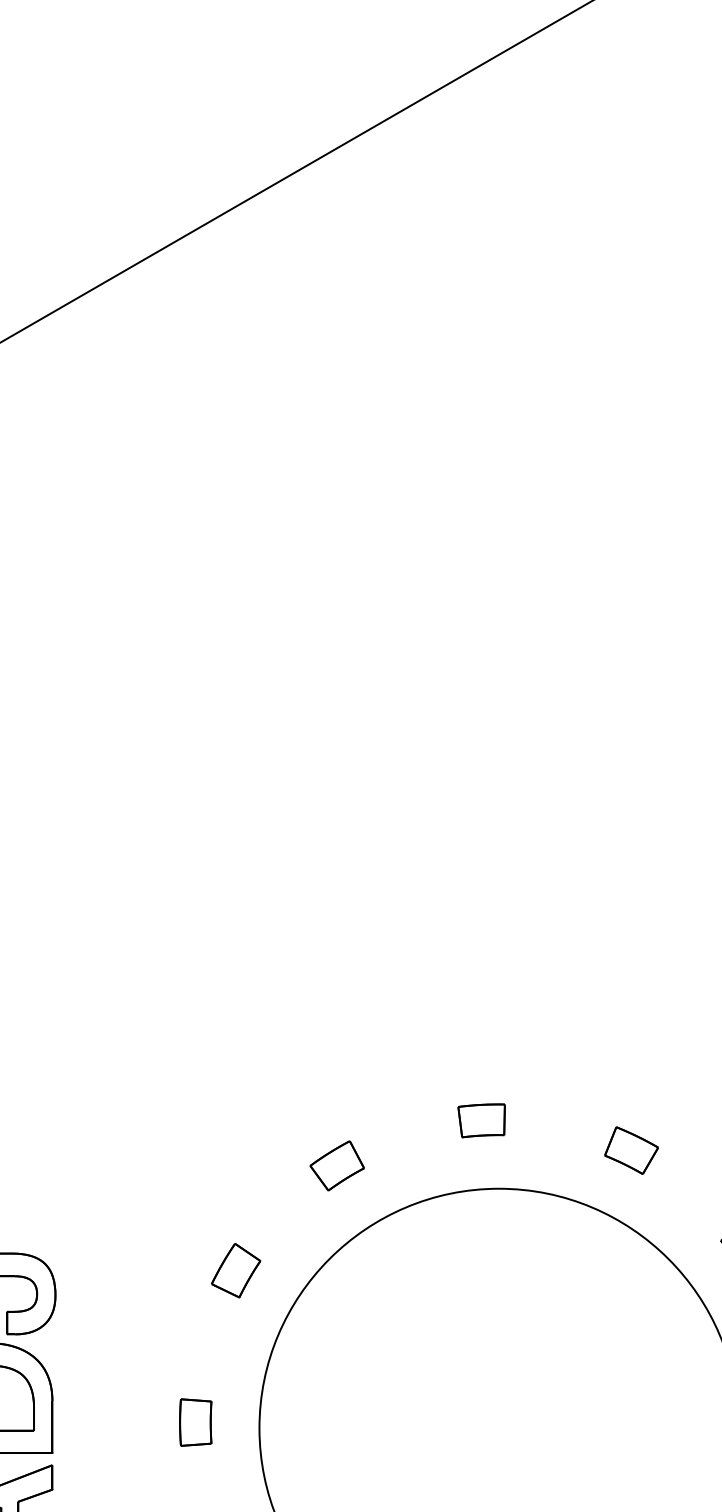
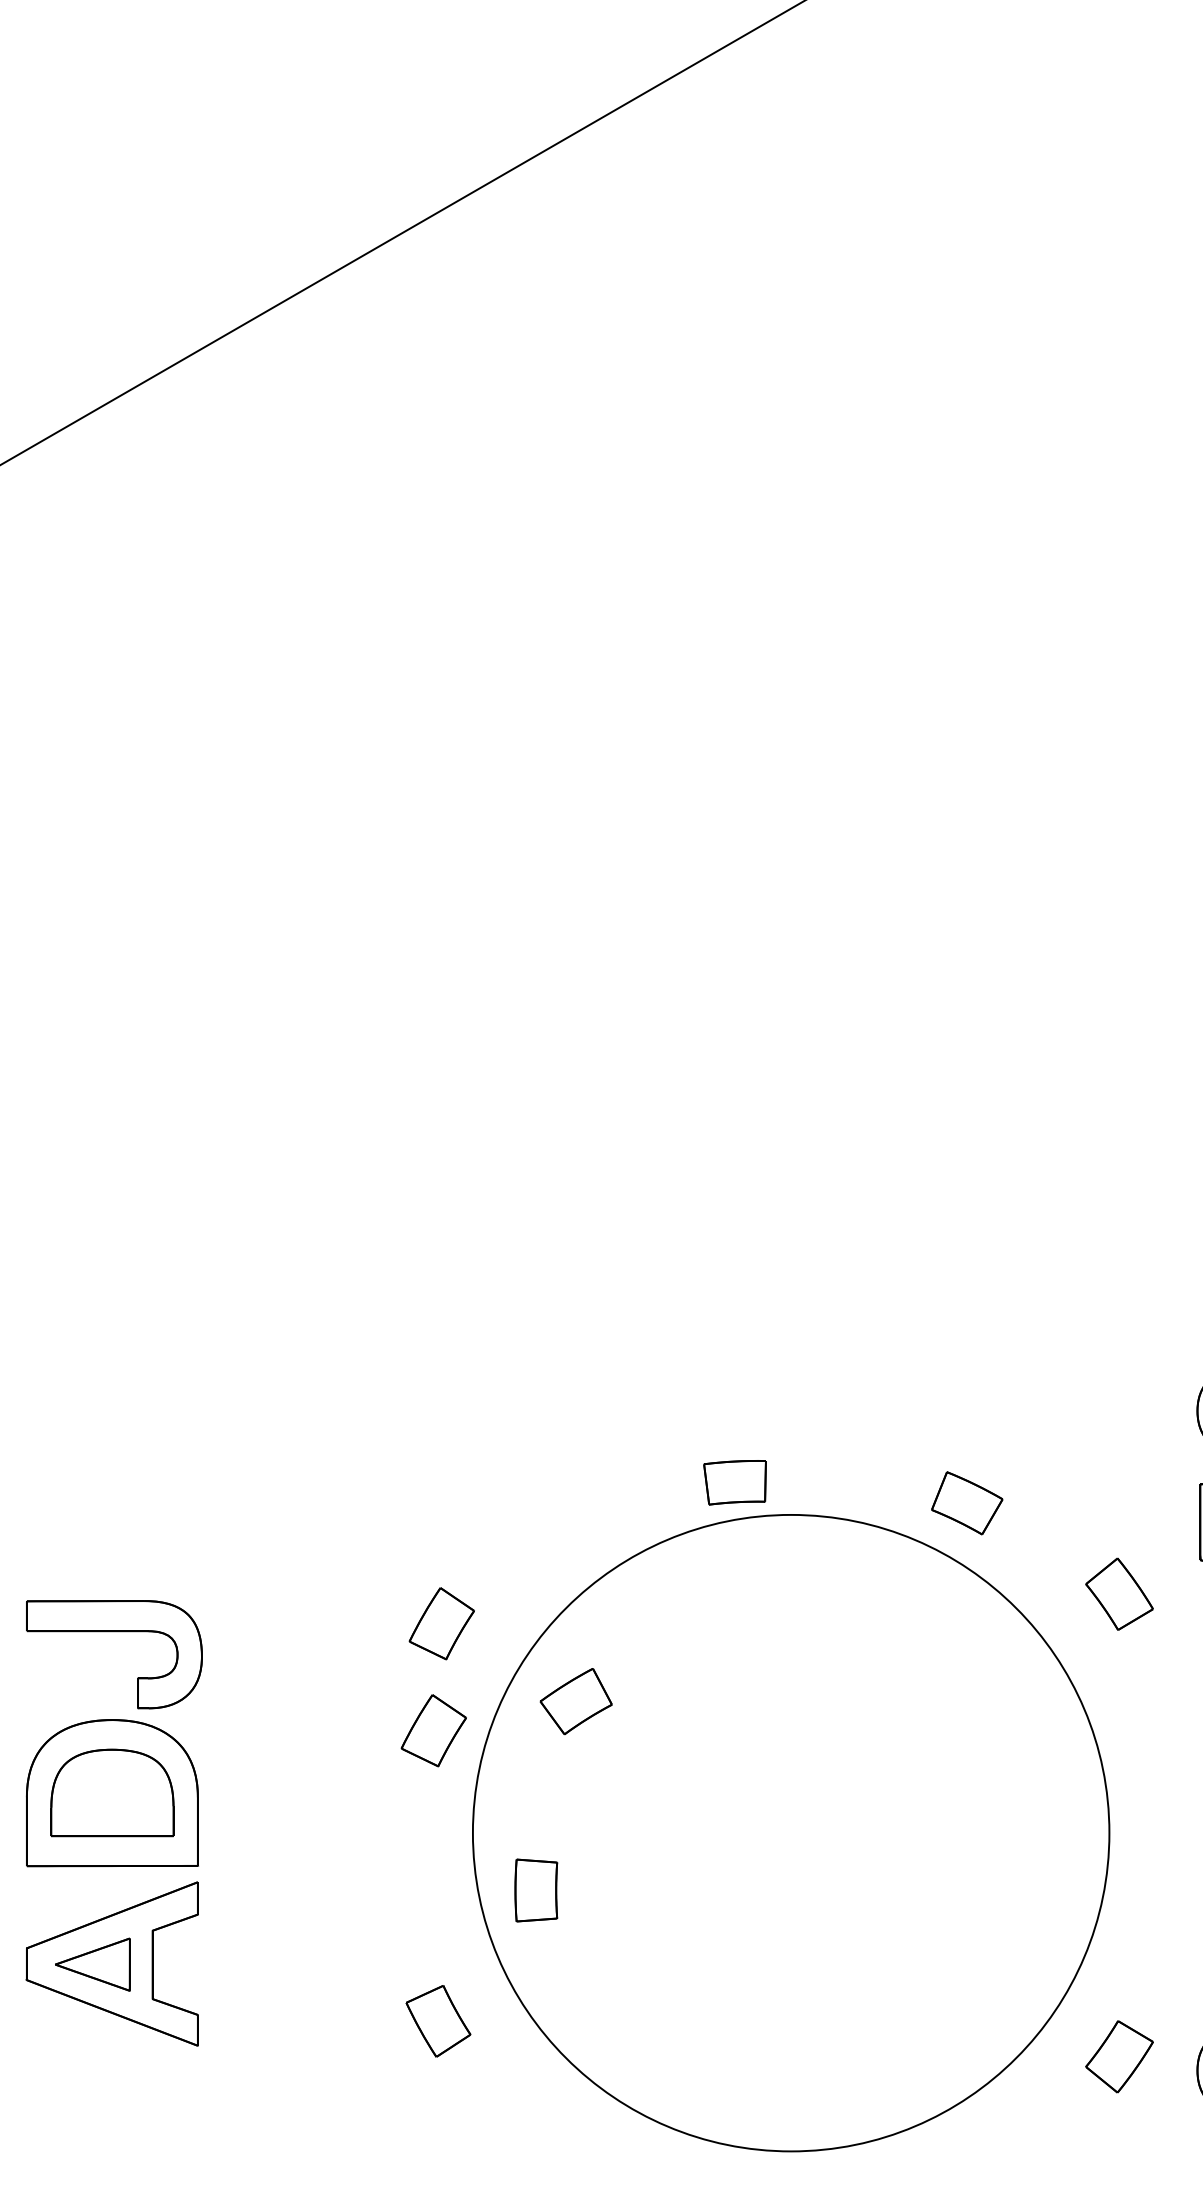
part: (481, 1120) -> (734, 1482), moved
part: (631, 1150) -> (967, 1503), moved
part: (336, 1165) -> (575, 1701), moved
part: (229, 1351) -> (433, 1730), added
part: (195, 1422) -> (536, 1890), moved

